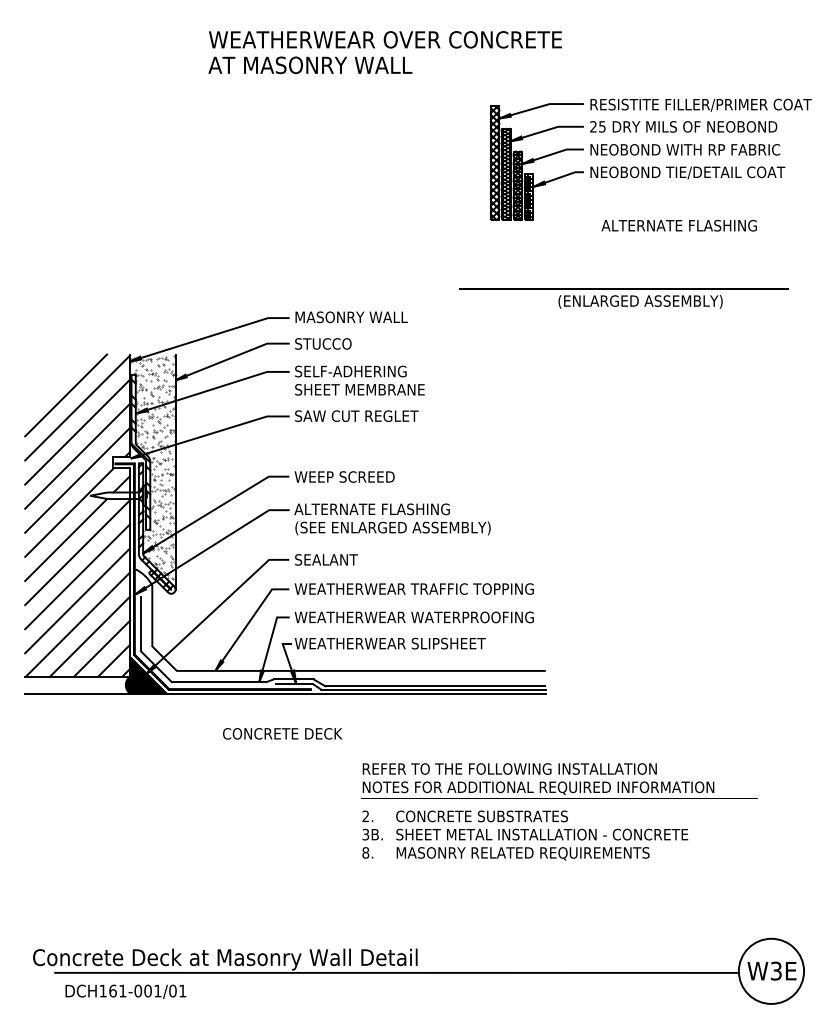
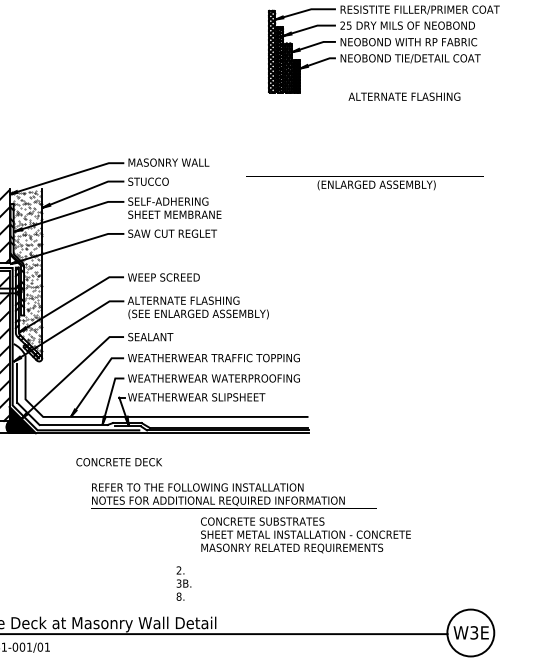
text: (623, 298) -> (364, 182), moved
text: (559, 780) -> (233, 495), moved
text: (372, 834) -> (183, 583), moved

